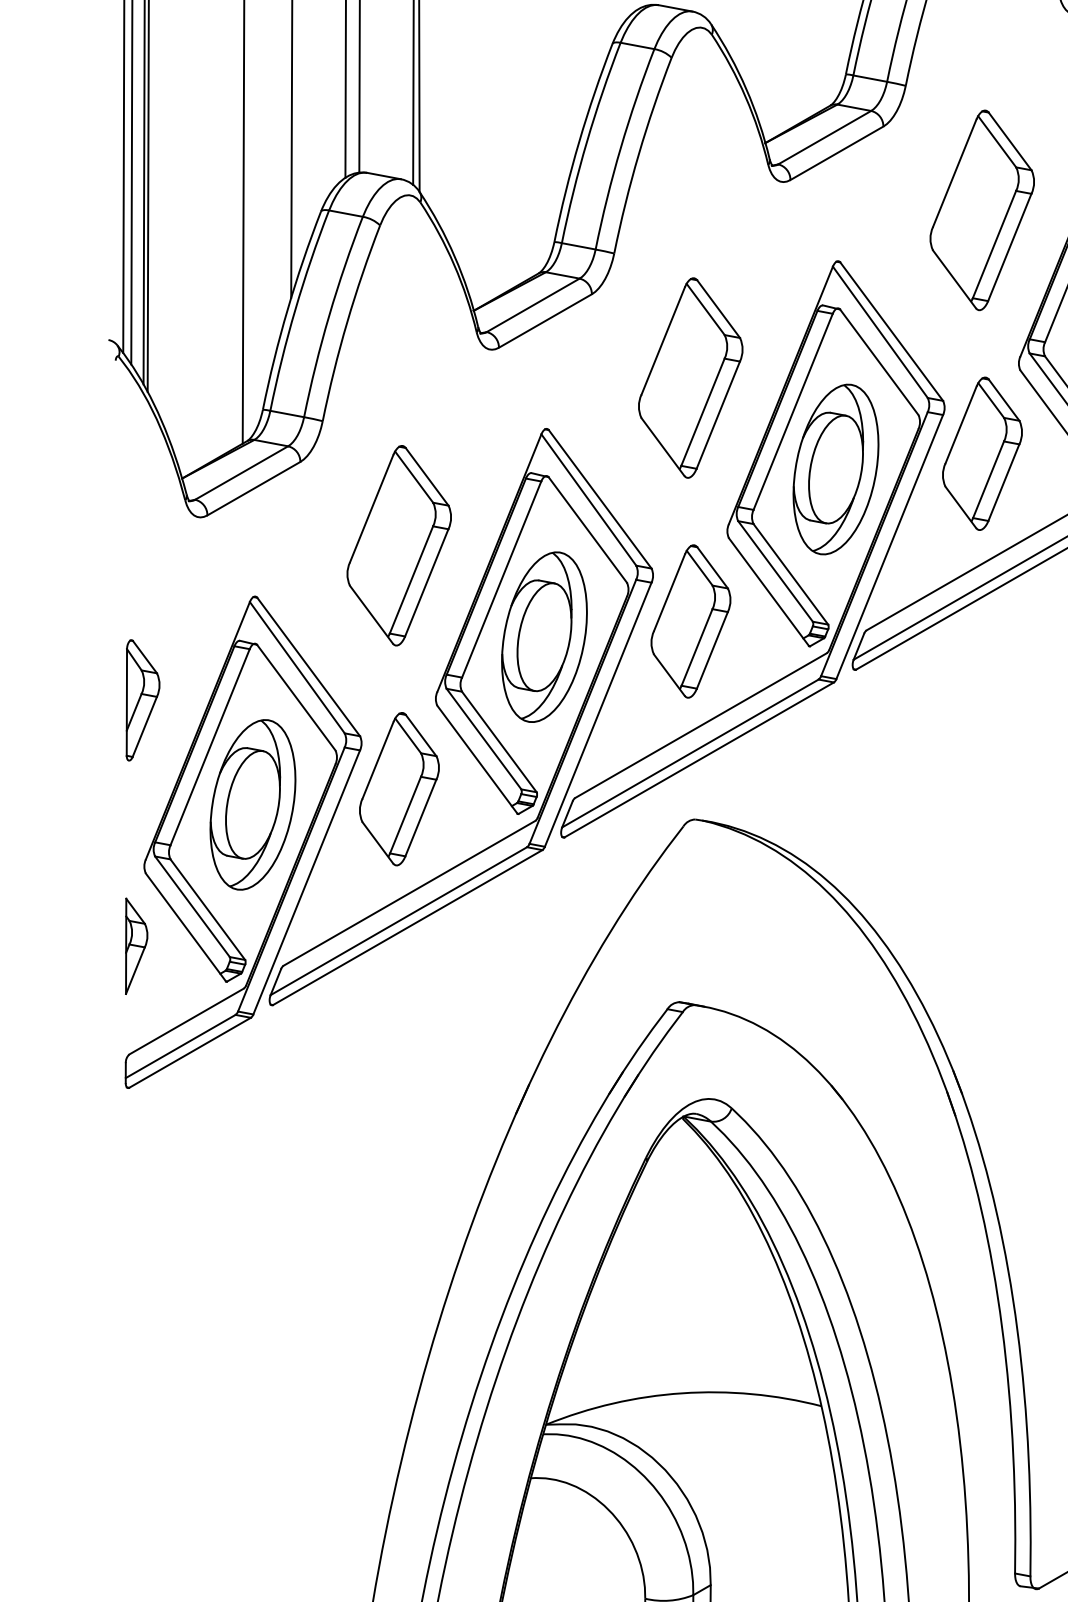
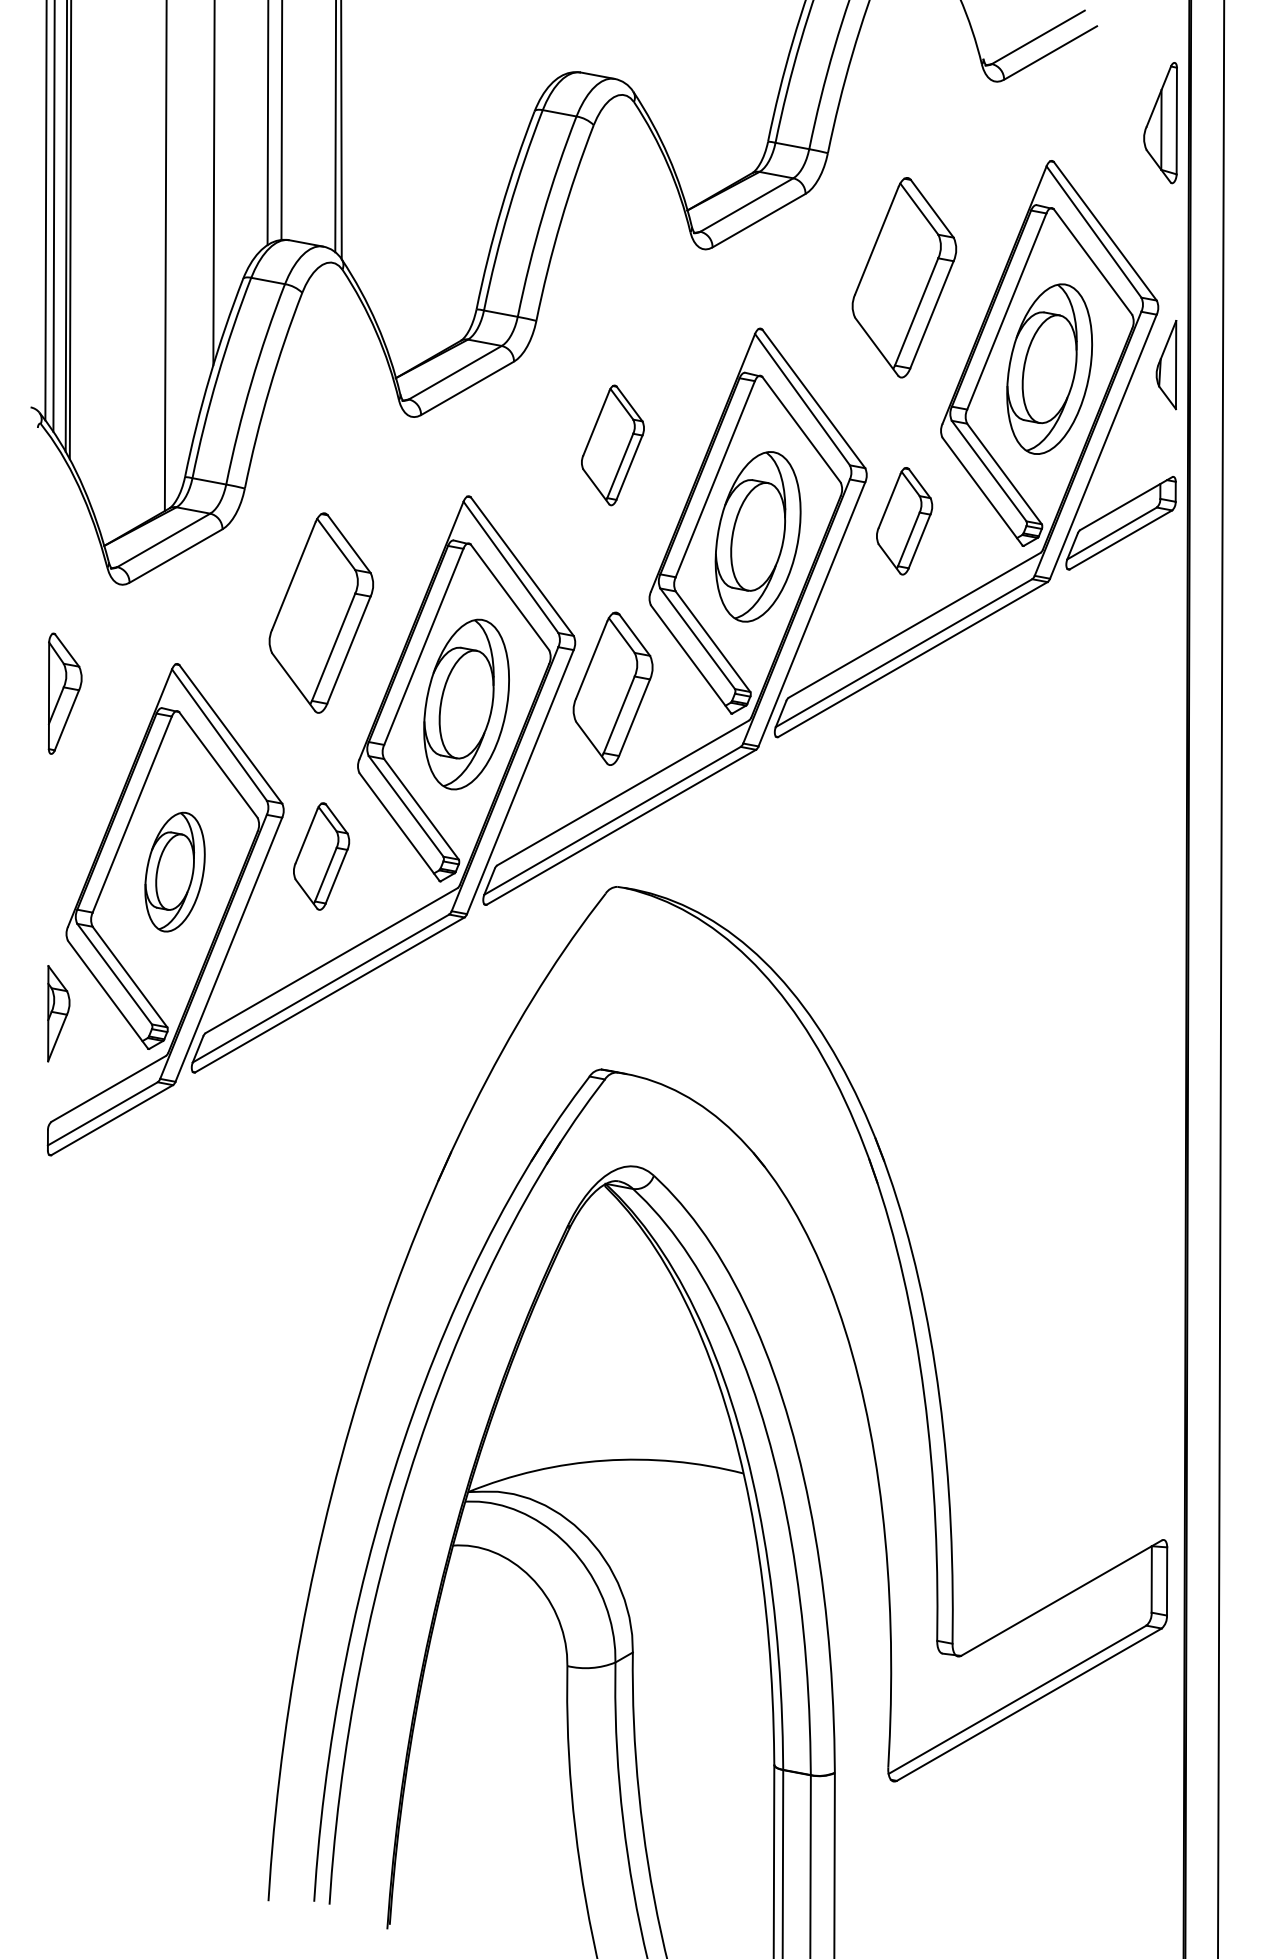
part: (690, 378) -> (612, 445), size x0.6
part: (982, 454) -> (904, 521), size x0.7
part: (142, 700) -> (64, 693), moved
part: (399, 789) -> (321, 856), size x0.7
part: (252, 804) -> (174, 871), size x0.7

